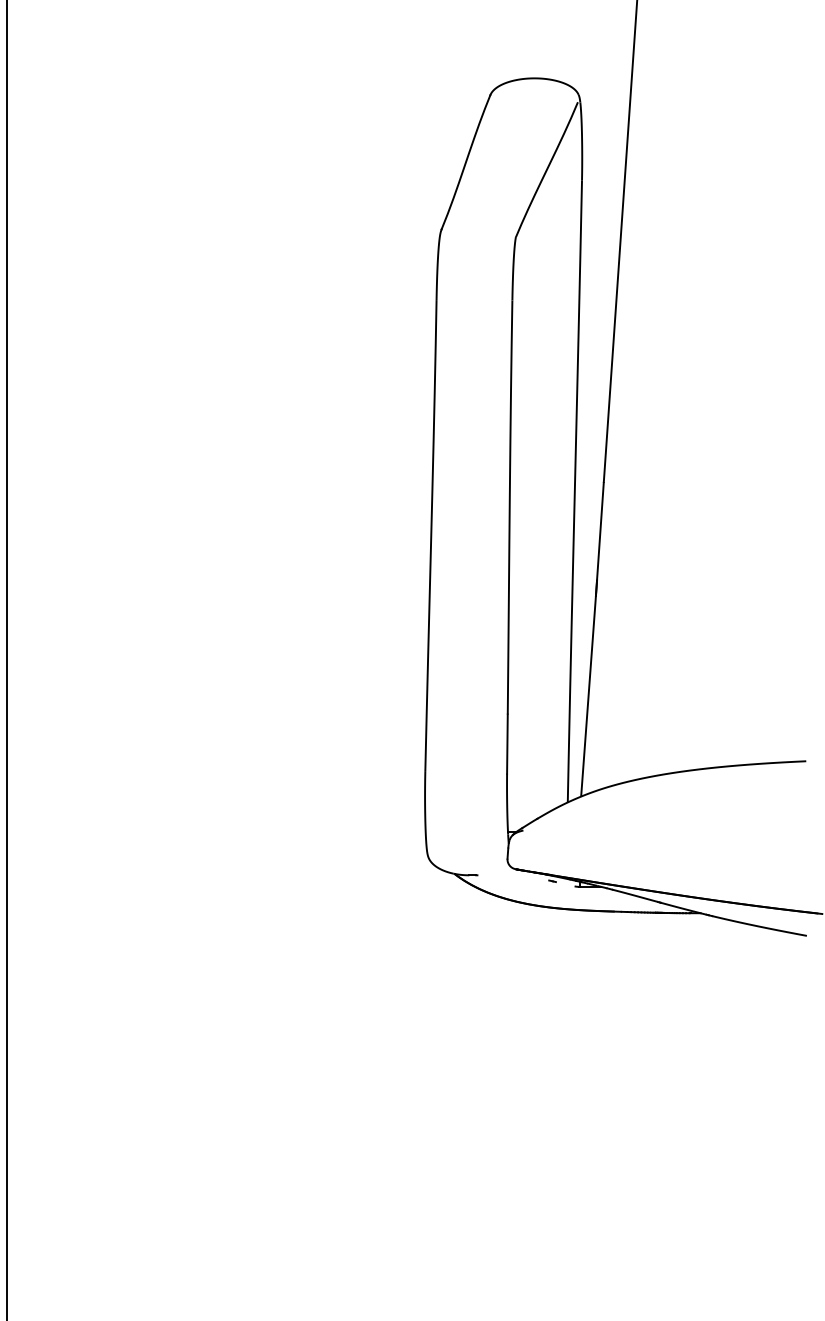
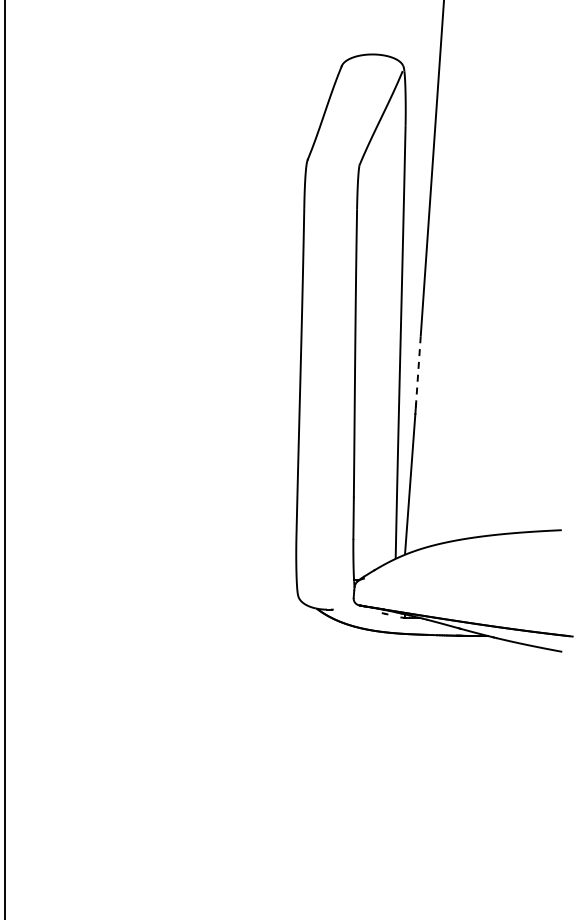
line: (599, 540) -> (417, 376), solid -> dashed

